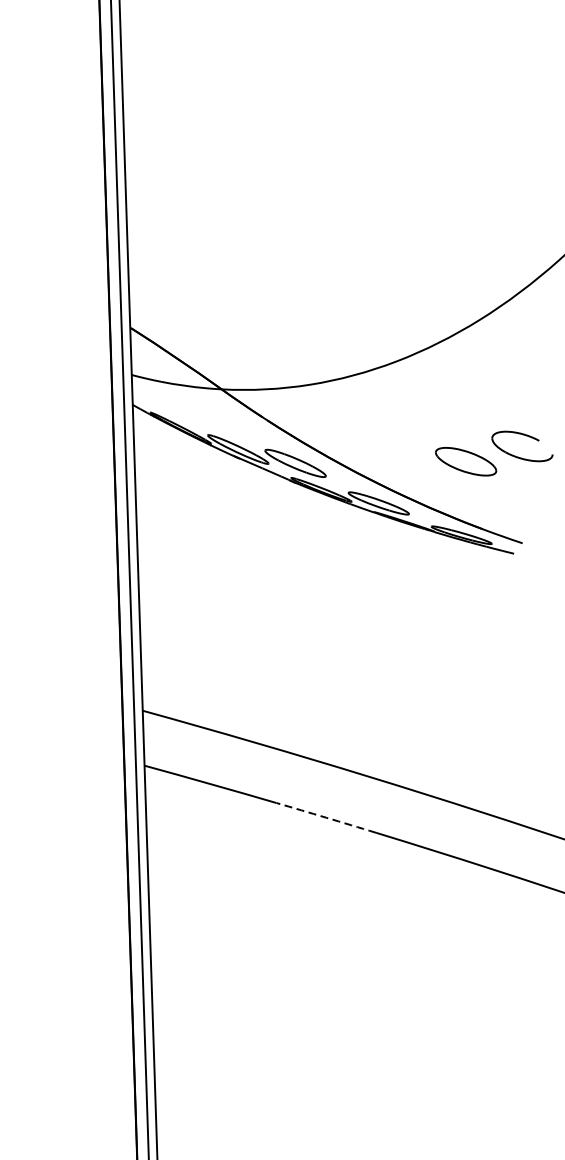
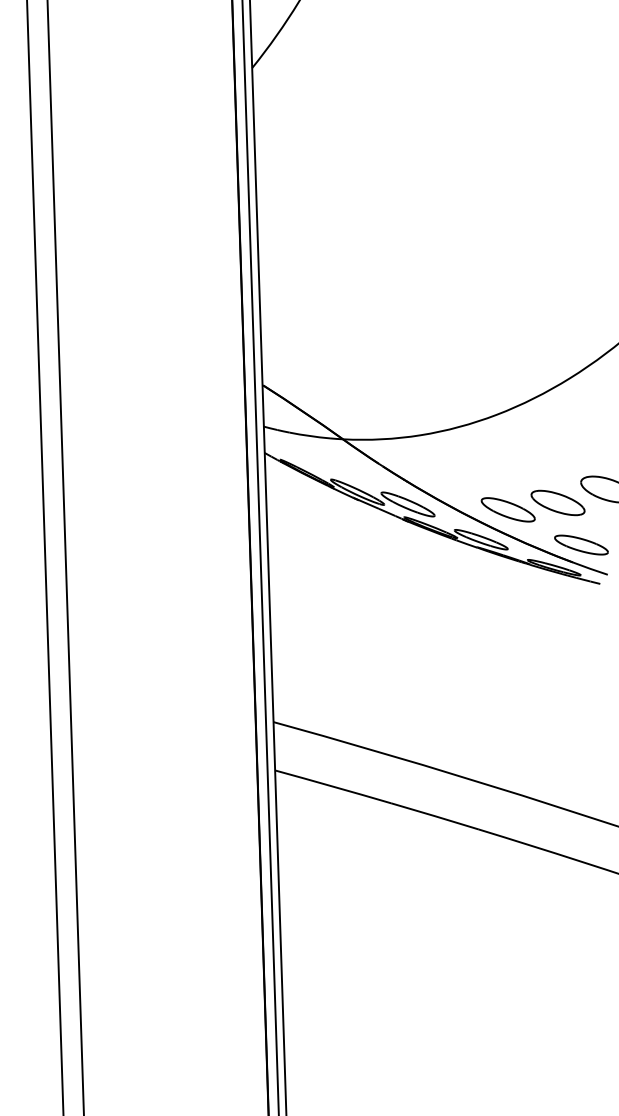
part: (408, 469) -> (507, 509), added
part: (492, 508) -> (581, 544), added
arc: (326, 818) -> (435, 816), dashed -> solid

